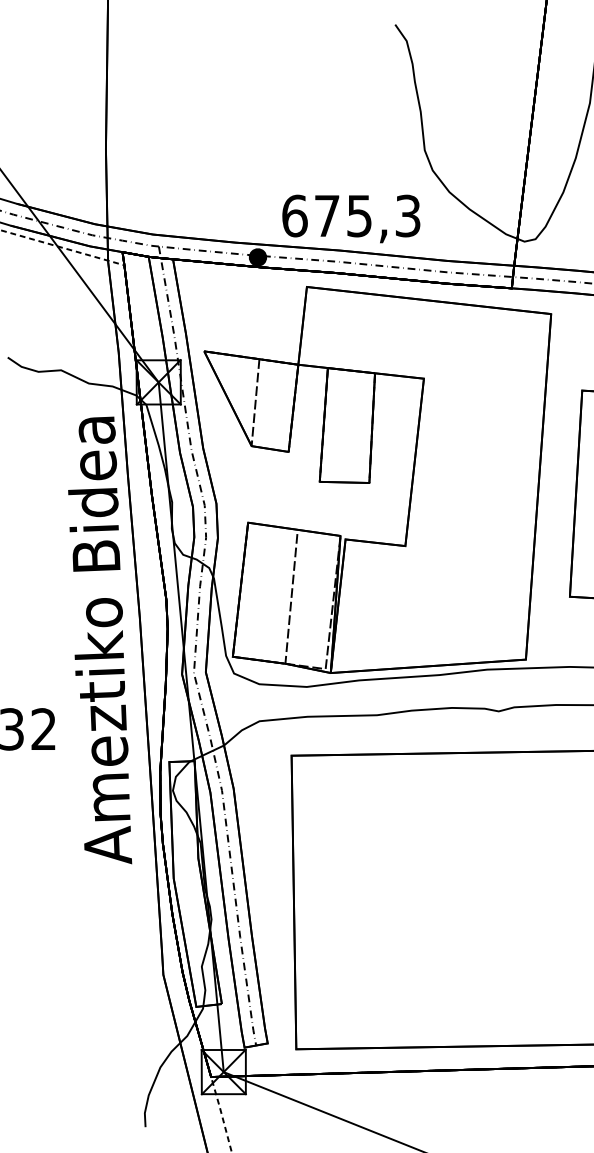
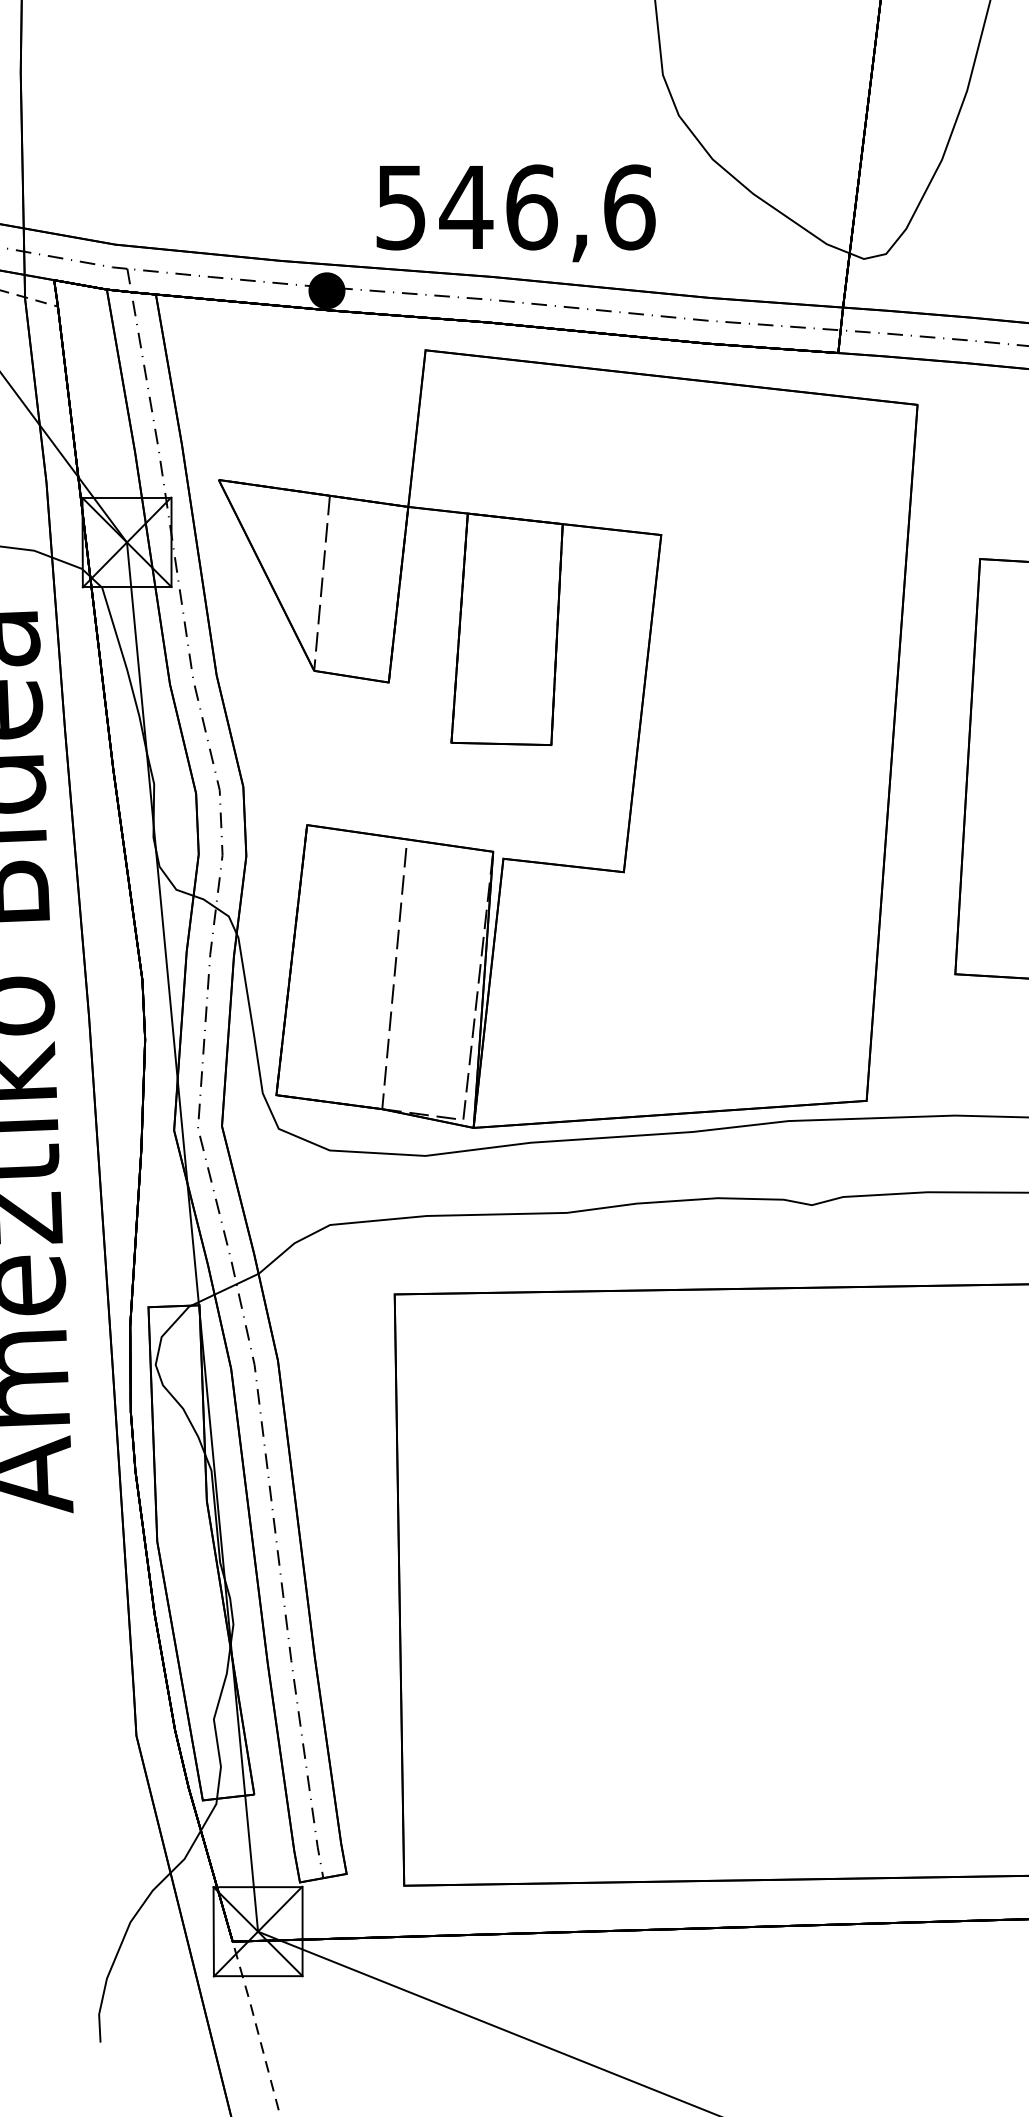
text: (351, 215) -> (515, 206), 675,3 -> 546,6

